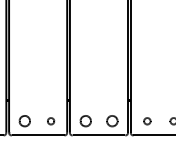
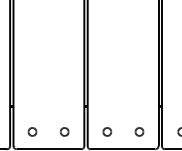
part: (24, 121) -> (32, 132), size x0.62
part: (86, 121) -> (107, 132), size x0.62
part: (112, 121) -> (139, 132), size x0.62

